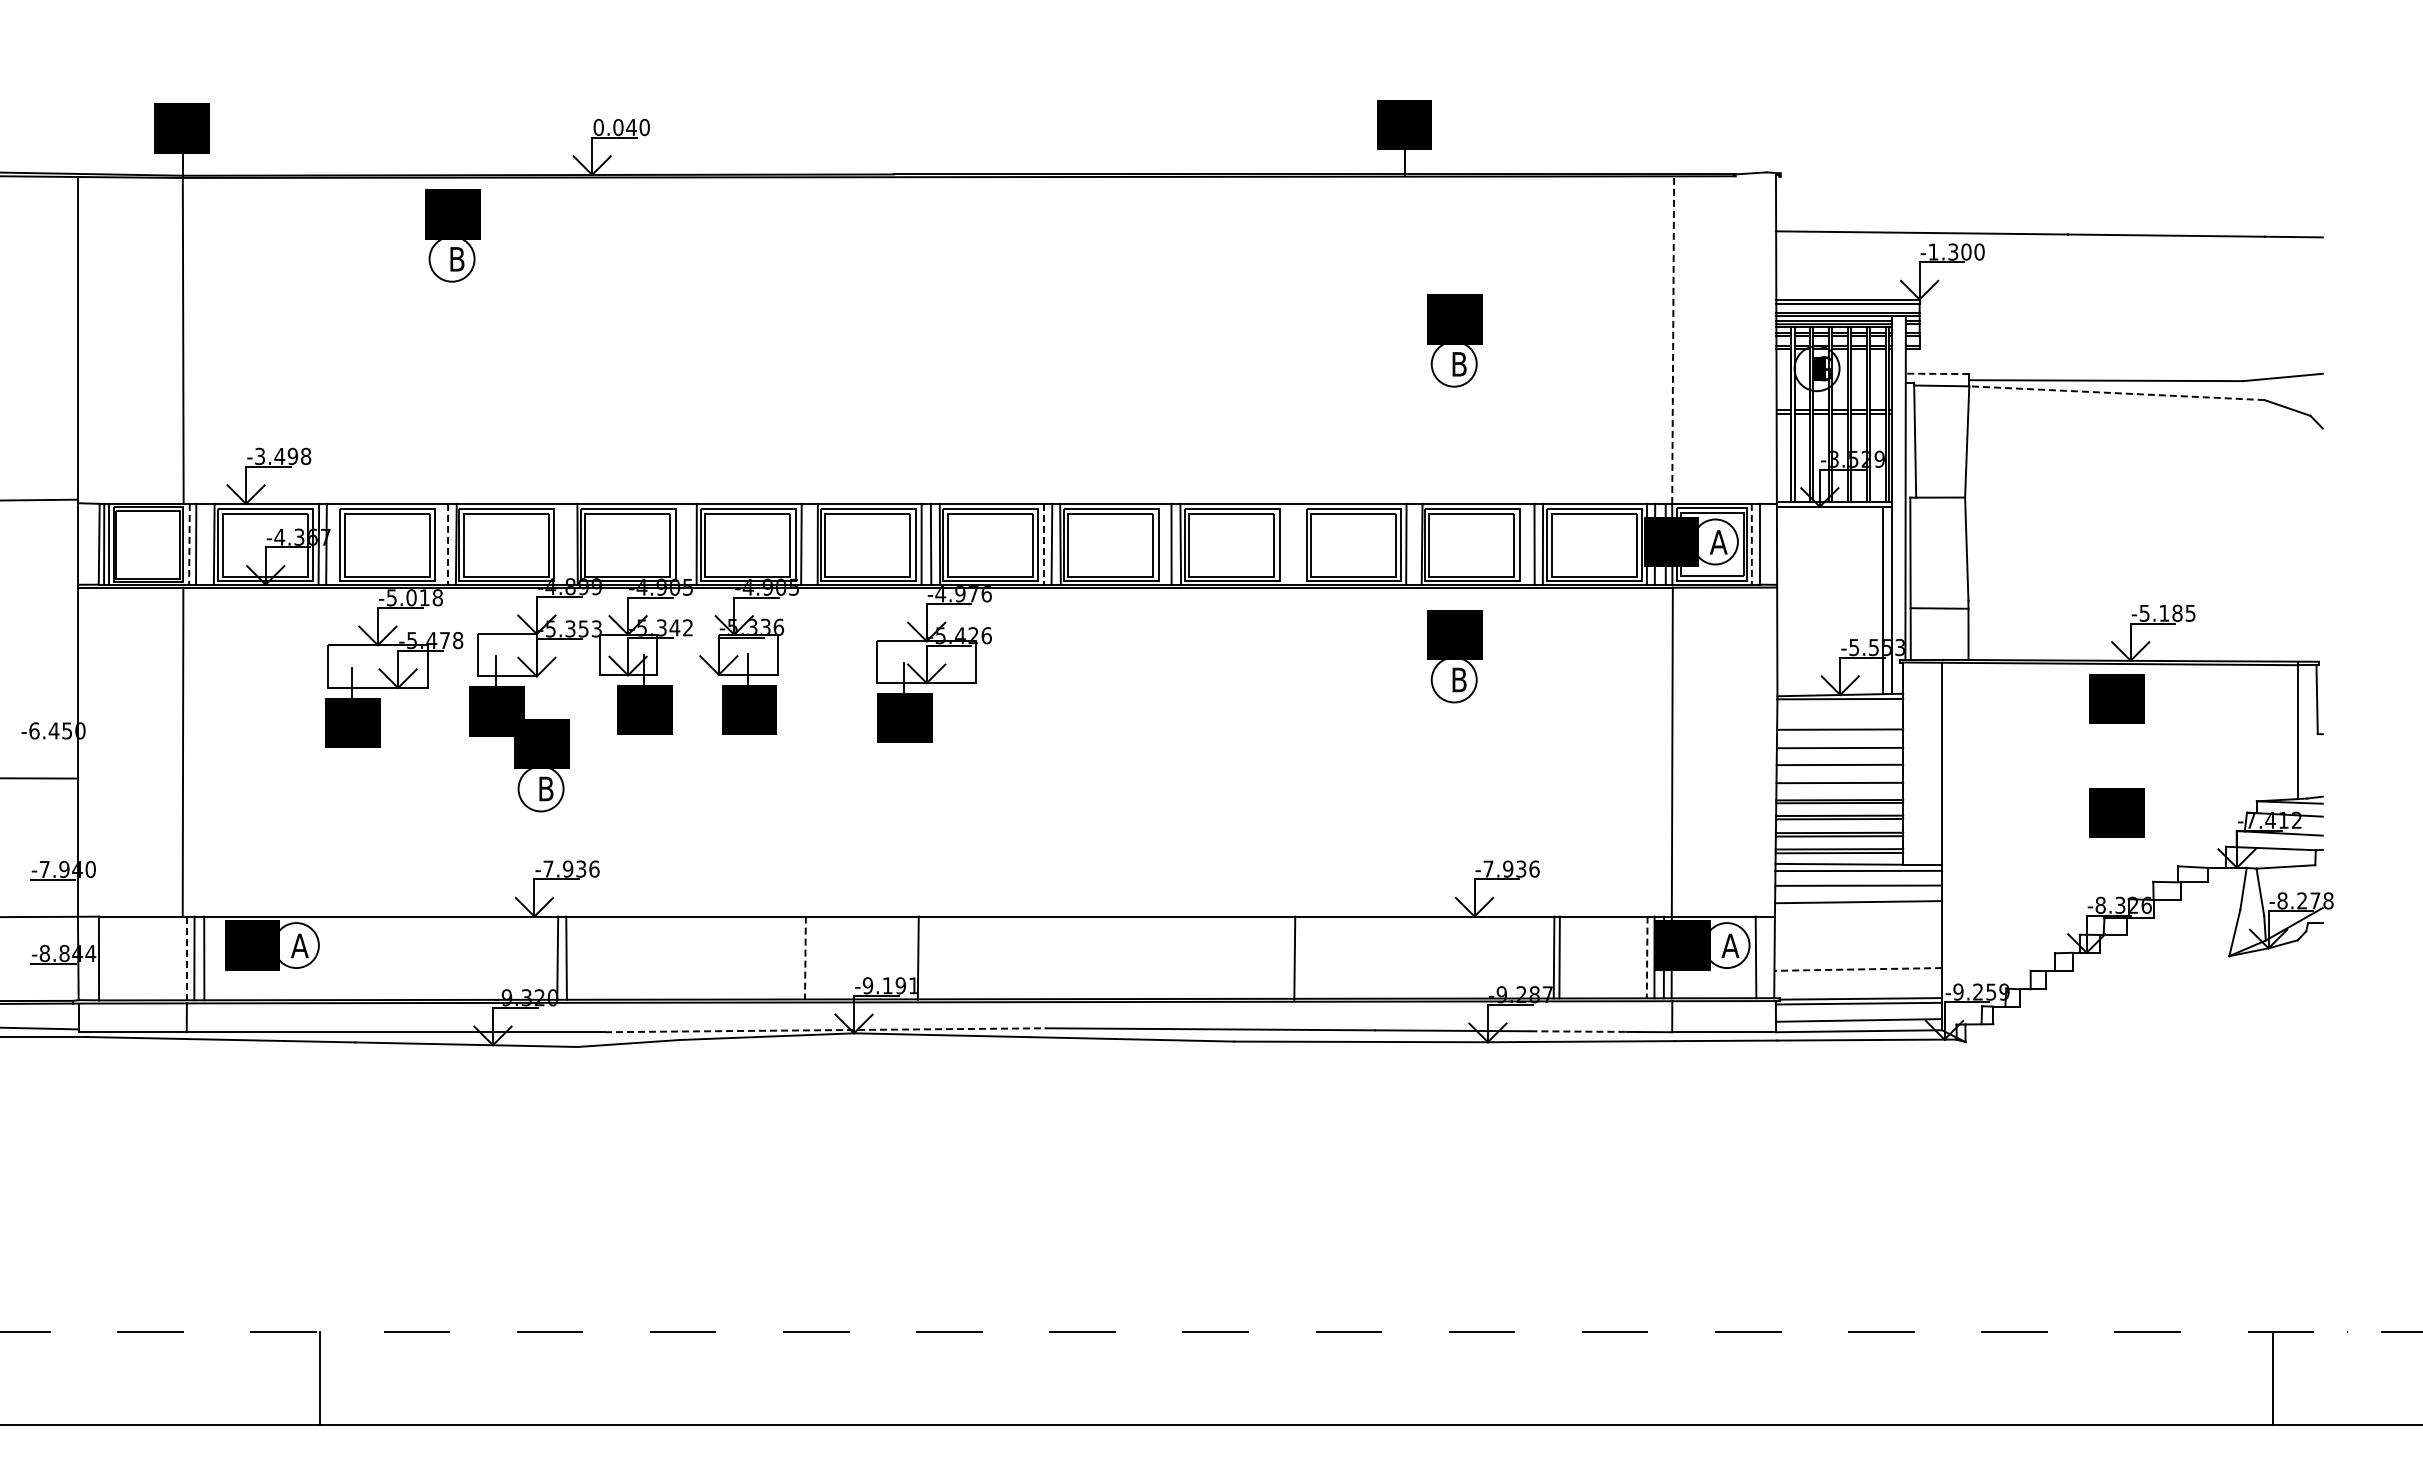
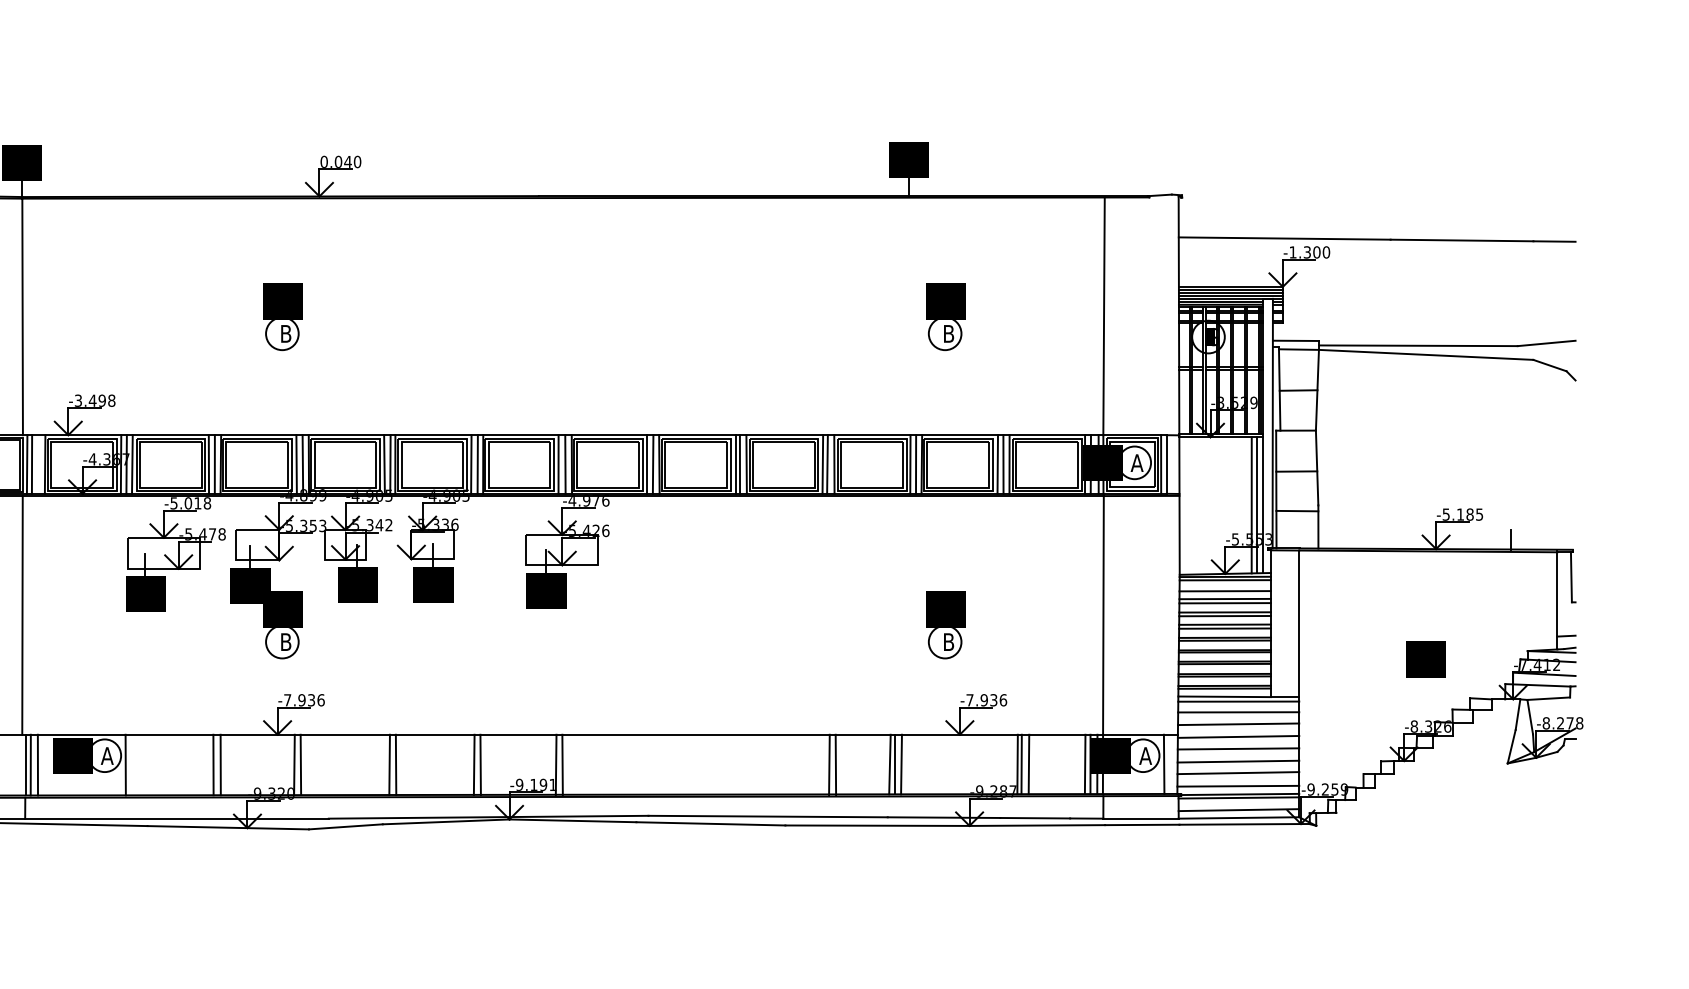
part: (452, 235) -> (282, 316), moved
line: (1847, 307) -> (1230, 292), added
line: (1673, 340) -> (1104, 316), dashed -> solid
line: (1937, 373) -> (1295, 340), dashed -> solid
line: (2116, 393) -> (1425, 355), dashed -> solid
line: (1941, 441) -> (1298, 389), added
line: (333, 543) -> (131, 463), added
line: (439, 543) -> (208, 463), added
line: (560, 543) -> (296, 463), added
line: (568, 543) -> (302, 463), added
line: (681, 543) -> (384, 463), added
line: (689, 543) -> (390, 463), added
line: (810, 543) -> (477, 463), added
line: (1166, 543) -> (736, 463), added
line: (1285, 543) -> (822, 463), added
line: (1291, 543) -> (827, 463), added
line: (1301, 543) -> (834, 463), added
line: (1414, 543) -> (916, 463), added
line: (1526, 543) -> (997, 463), added
line: (189, 544) -> (27, 464), dashed -> solid
line: (448, 544) -> (215, 464), dashed -> solid
line: (1043, 544) -> (647, 464), dashed -> solid
line: (1751, 544) -> (1160, 464), dashed -> solid
line: (1938, 553) -> (1296, 471), added
line: (1876, 600) -> (1251, 505), added
line: (2233, 647) -> (1510, 539), added
part: (1454, 656) -> (945, 625), moved
part: (2116, 698) -> (1425, 576), removed
line: (1840, 703) -> (1225, 580), added
line: (1840, 718) -> (1225, 590), added
line: (1840, 735) -> (1225, 603), added
line: (1839, 752) -> (1224, 615), added
line: (1839, 770) -> (1224, 628), added
line: (2309, 780) -> (1565, 635), added
line: (1839, 786) -> (1224, 640), added
line: (1858, 919) -> (1238, 736), added
line: (1858, 935) -> (1238, 748), added
line: (1858, 953) -> (1238, 761), added
line: (446, 957) -> (213, 764), added
line: (456, 957) -> (220, 764), added
line: (688, 957) -> (389, 764), added
line: (697, 957) -> (395, 764), added
line: (813, 957) -> (480, 764), added
line: (926, 957) -> (562, 764), added
line: (1303, 957) -> (835, 764), added
line: (1378, 957) -> (890, 764), added
line: (1385, 957) -> (895, 764), added
line: (1393, 957) -> (901, 764), added
line: (1569, 957) -> (1028, 764), added
line: (1647, 957) -> (1085, 764), dashed -> solid
line: (187, 958) -> (25, 765), dashed -> solid
line: (325, 958) -> (125, 765), added
line: (805, 958) -> (474, 765), dashed -> solid
line: (1858, 969) -> (1238, 773), dashed -> solid
line: (1858, 987) -> (1238, 786), added
line: (825, 1030) -> (488, 817), dashed -> solid
line: (1578, 1031) -> (1035, 818), dashed -> solid

